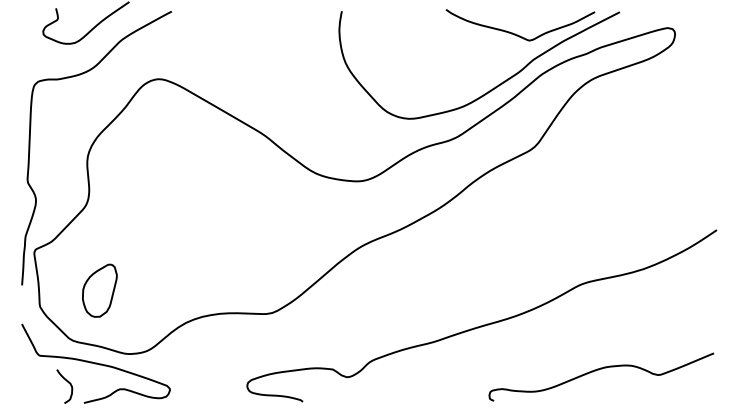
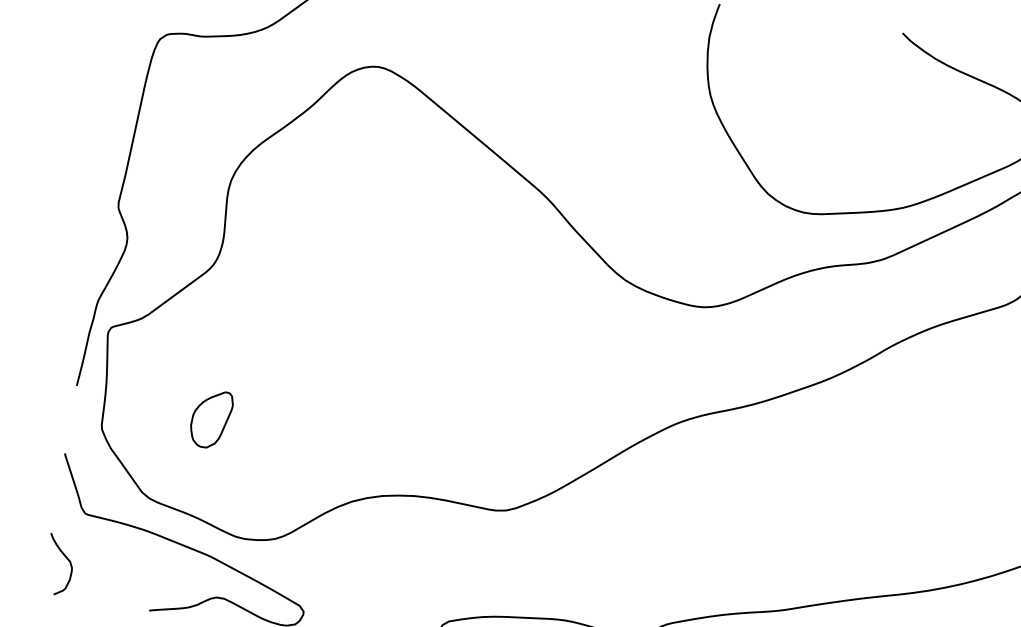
part: (99, 290) -> (210, 418), size x0.62
curve: (67, 382) -> (65, 558), moved

